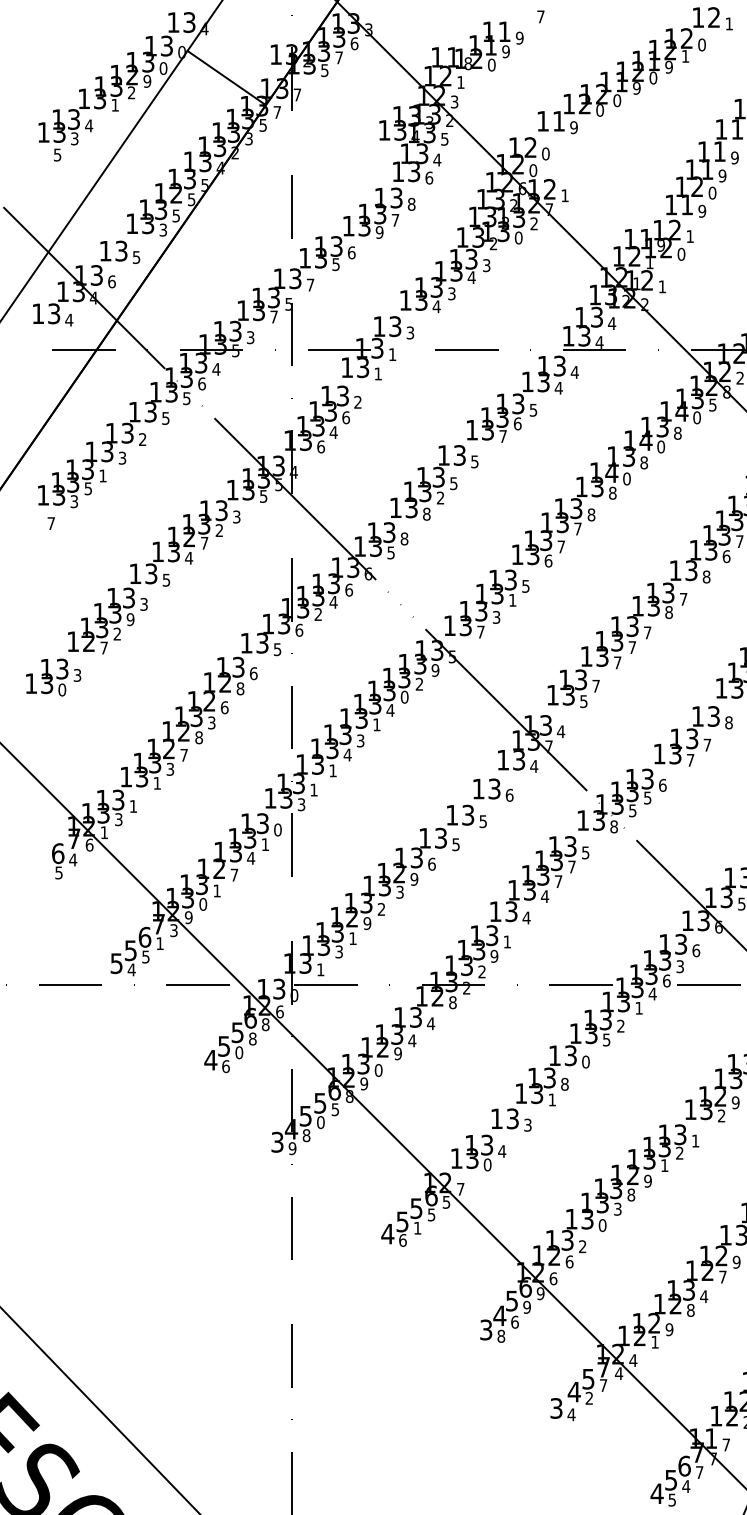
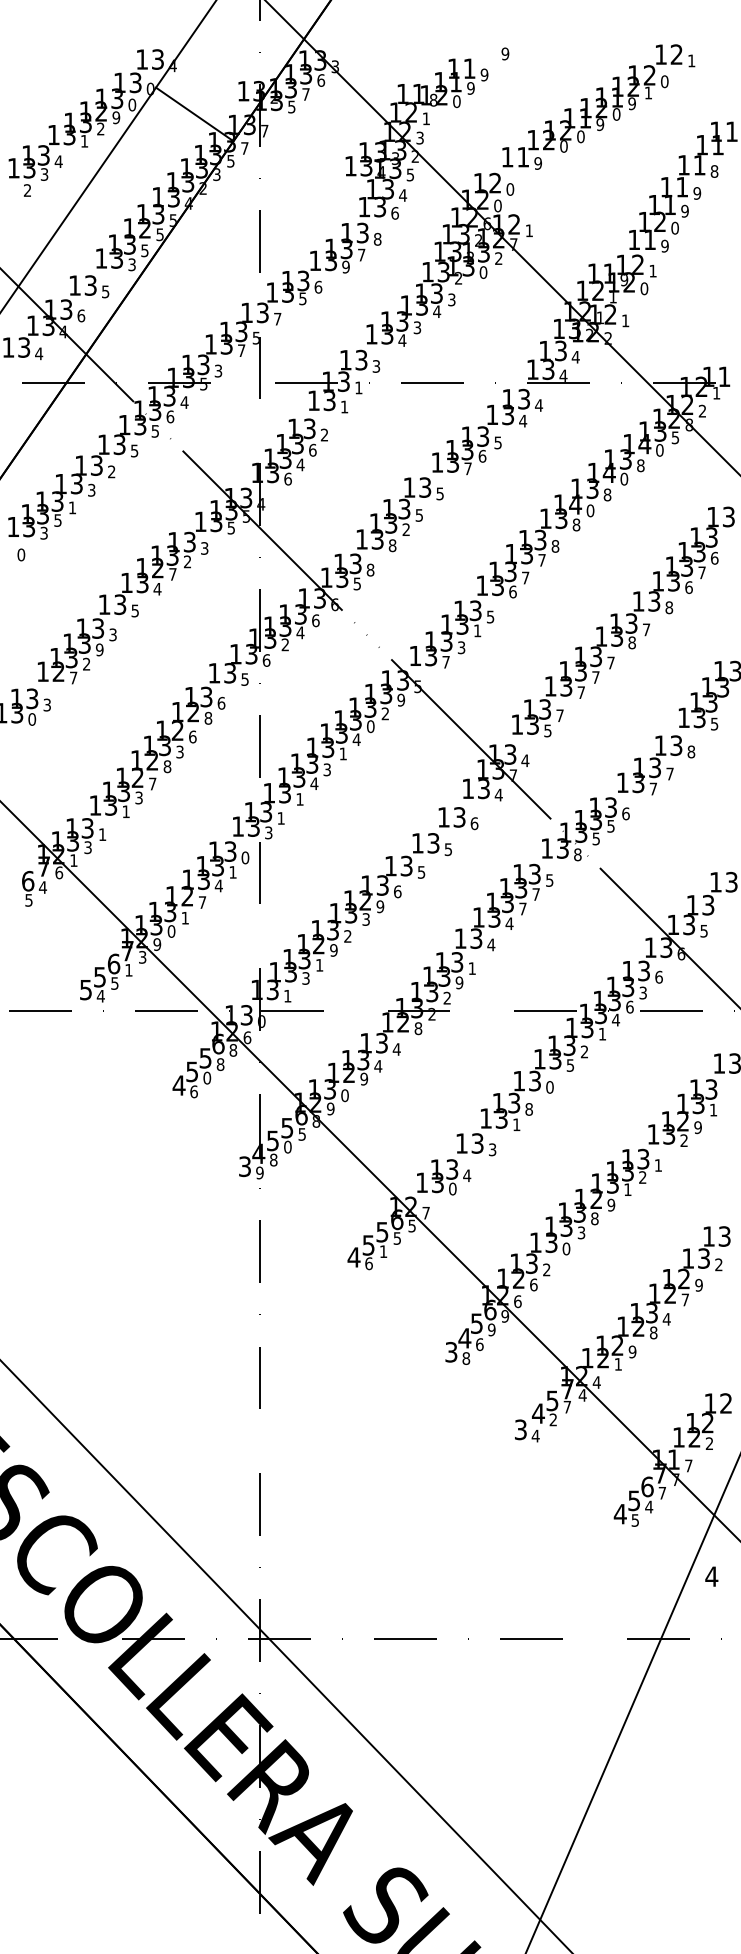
text: (540, 16) -> (505, 53), 7 -> 9
text: (57, 154) -> (27, 190), 5 -> 2
text: (51, 523) -> (21, 554), 7 -> 0

